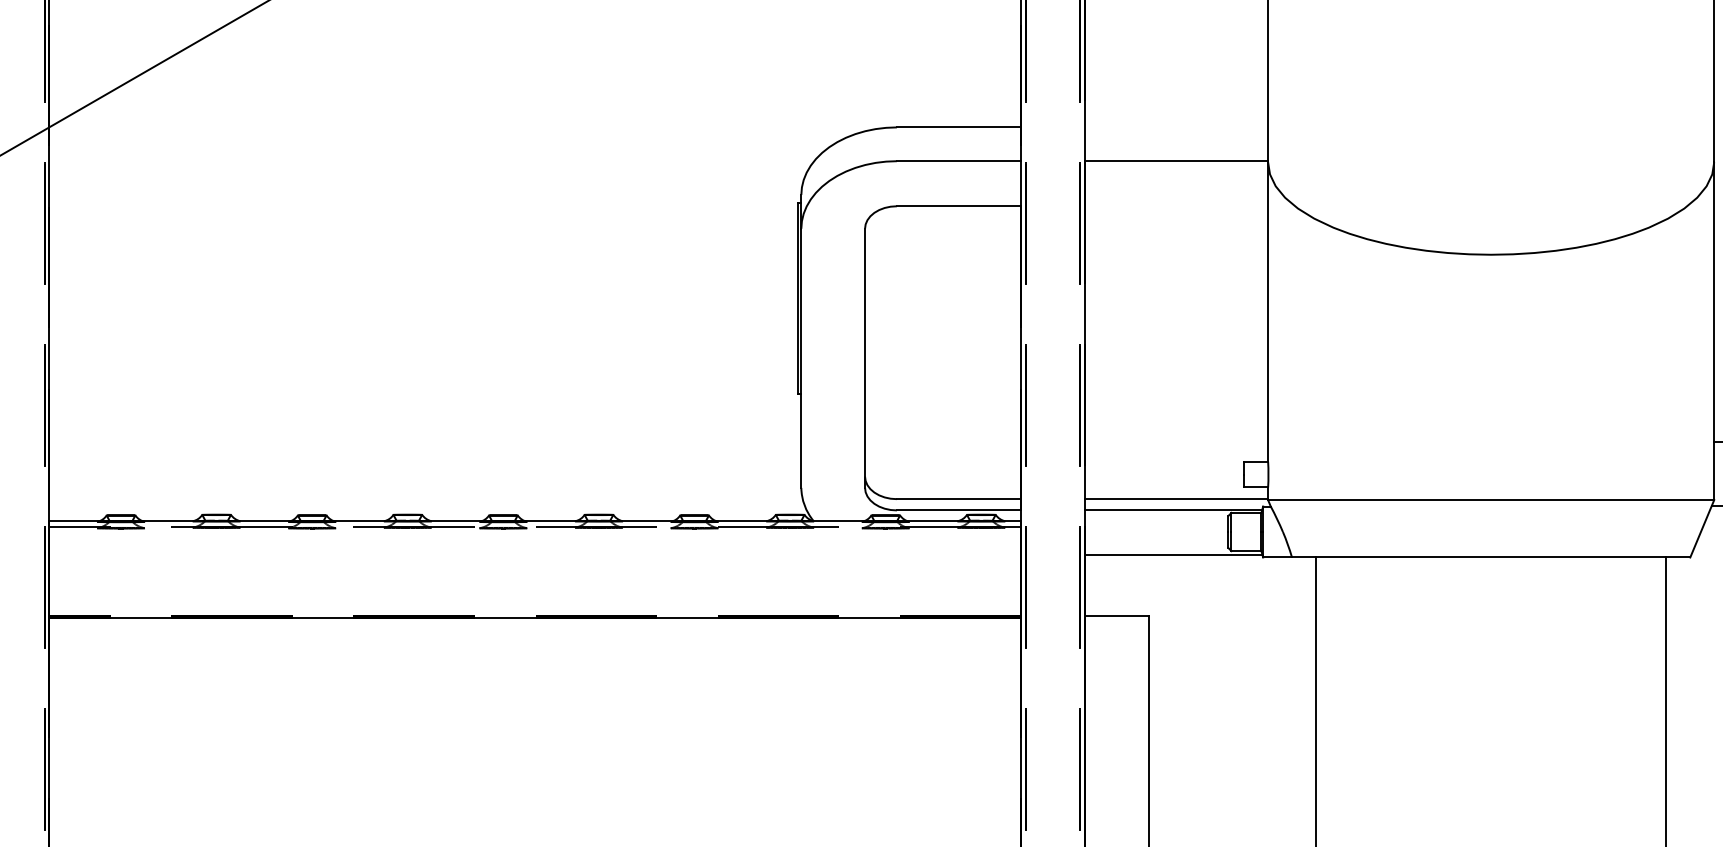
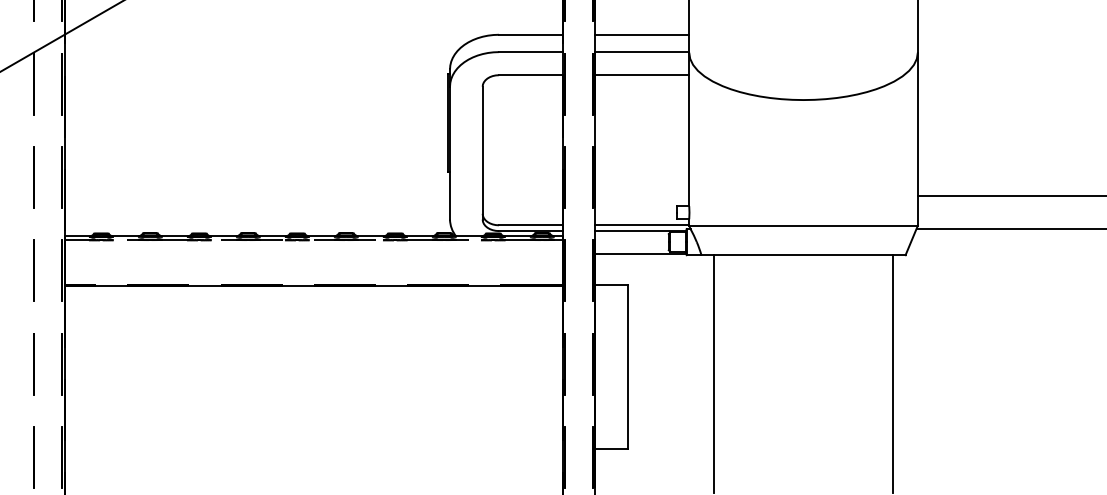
line: (1176, 126) -> (642, 34), added
line: (1176, 206) -> (642, 75), added

